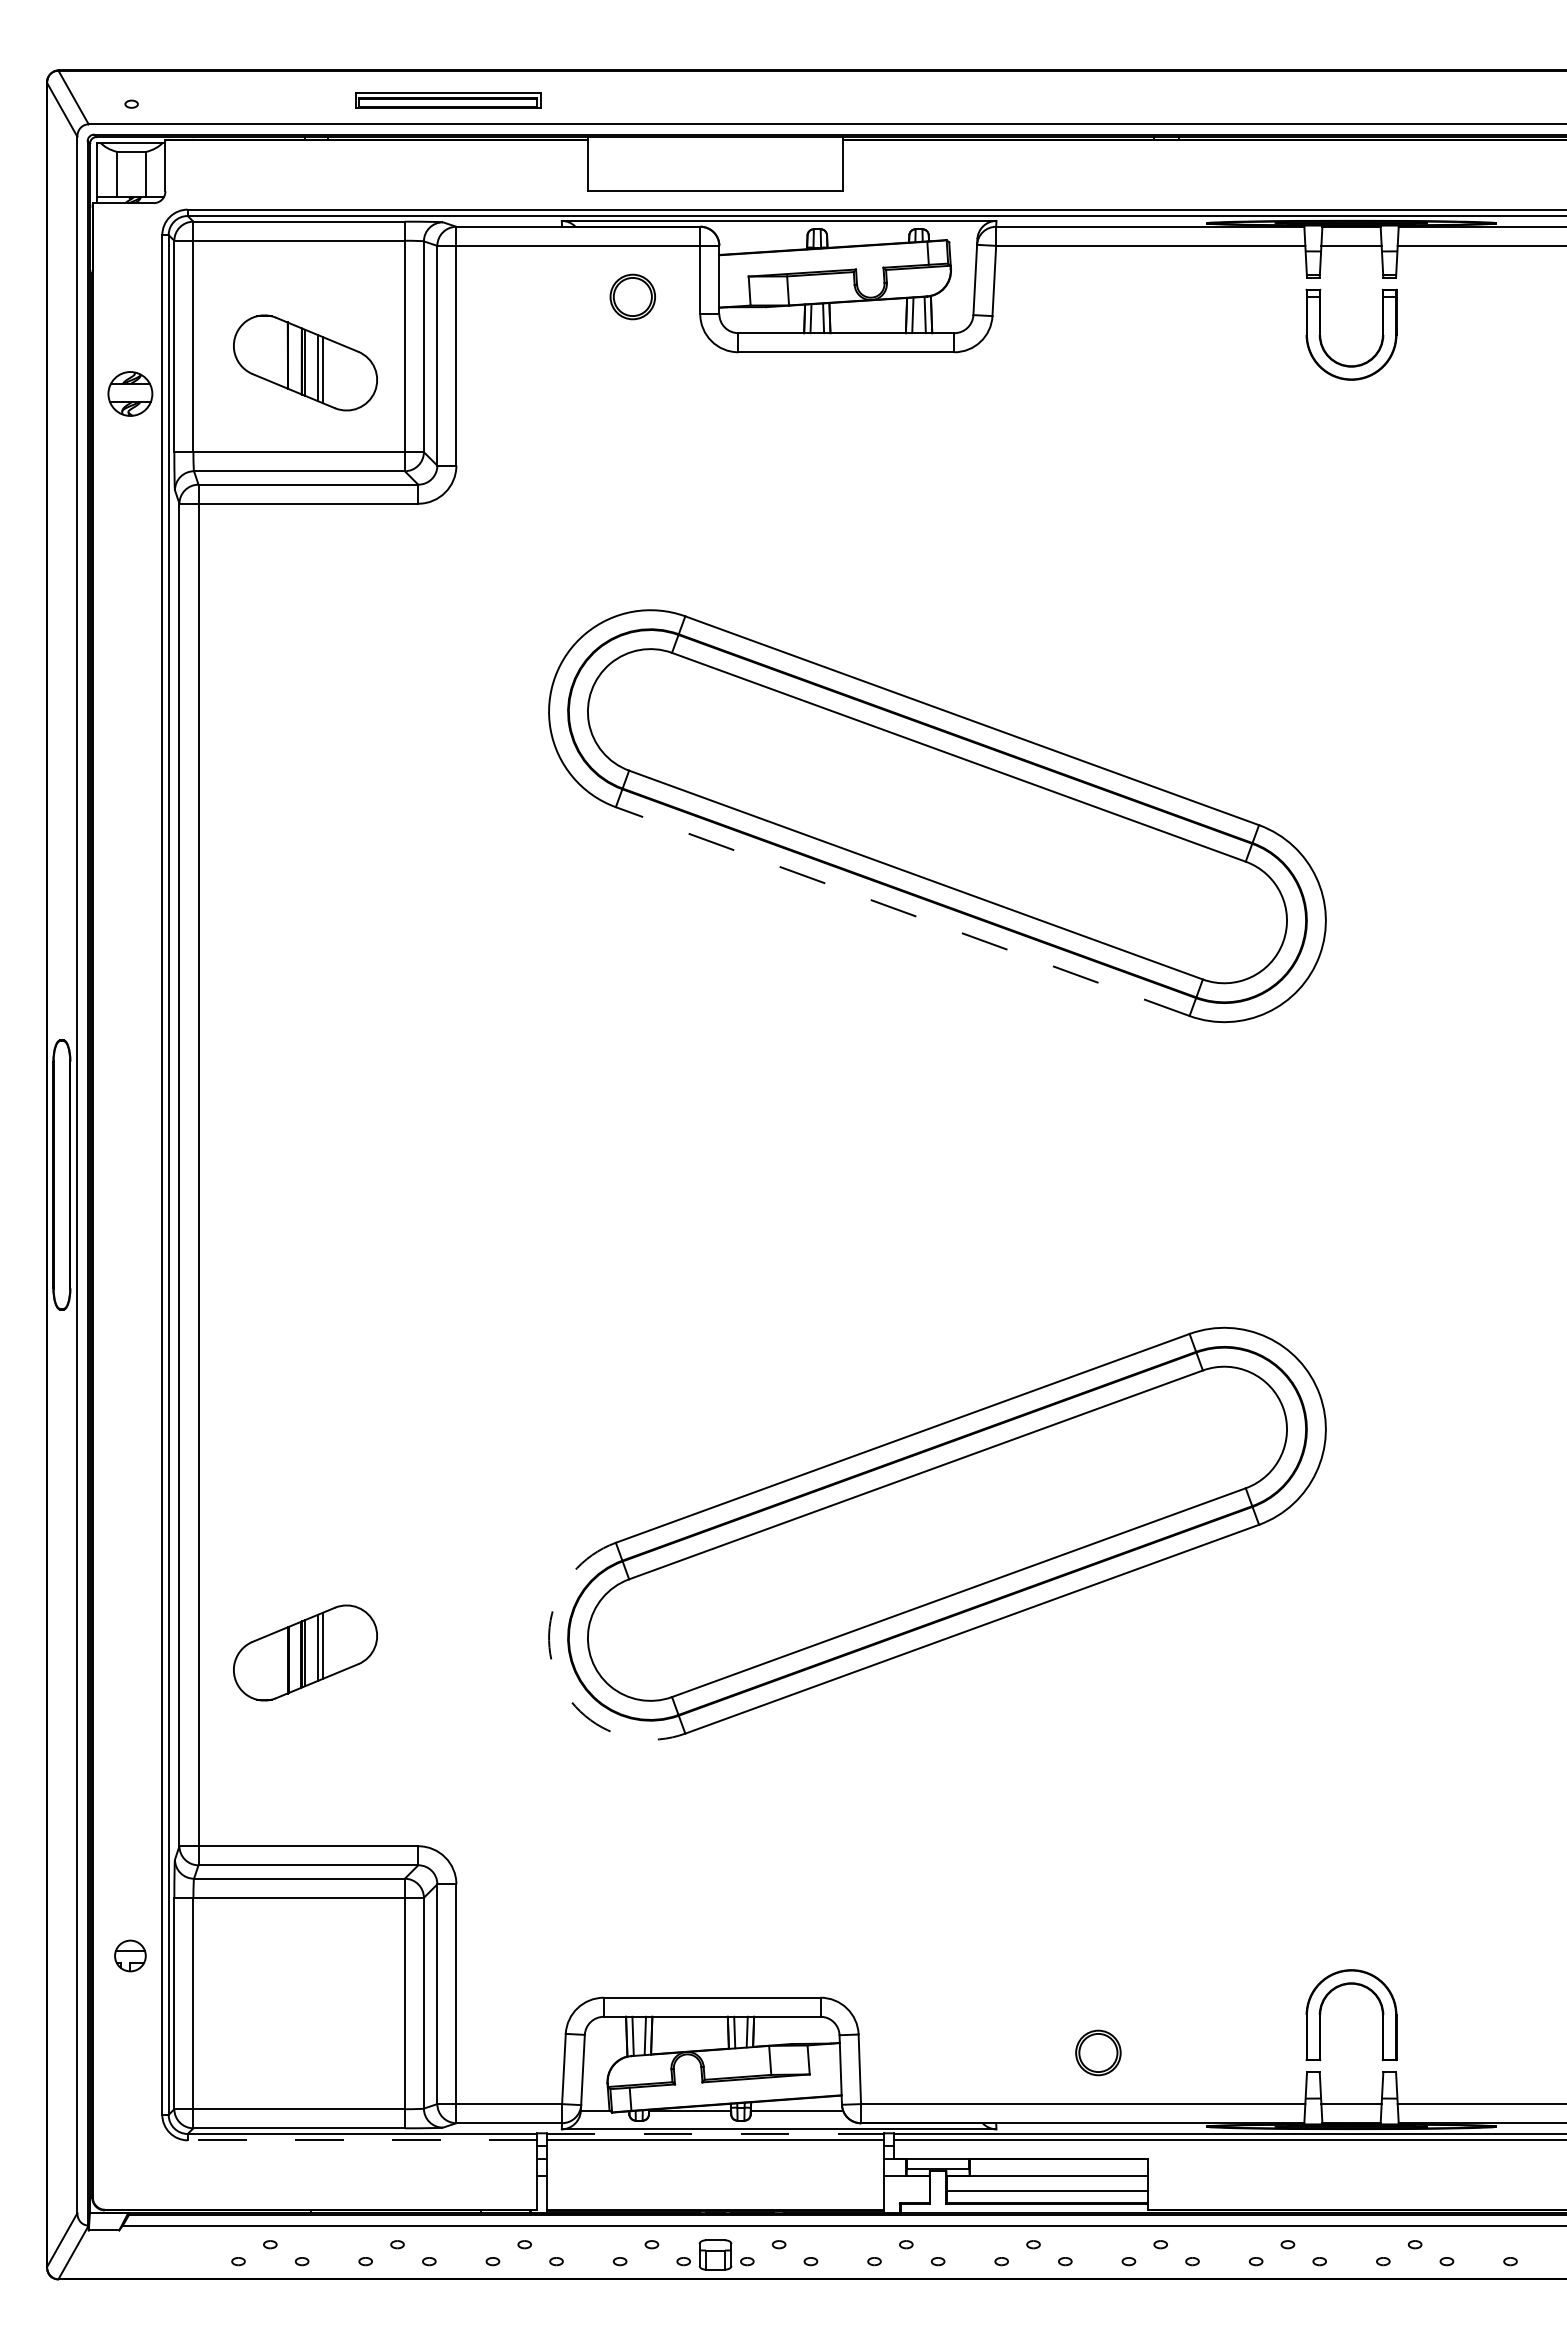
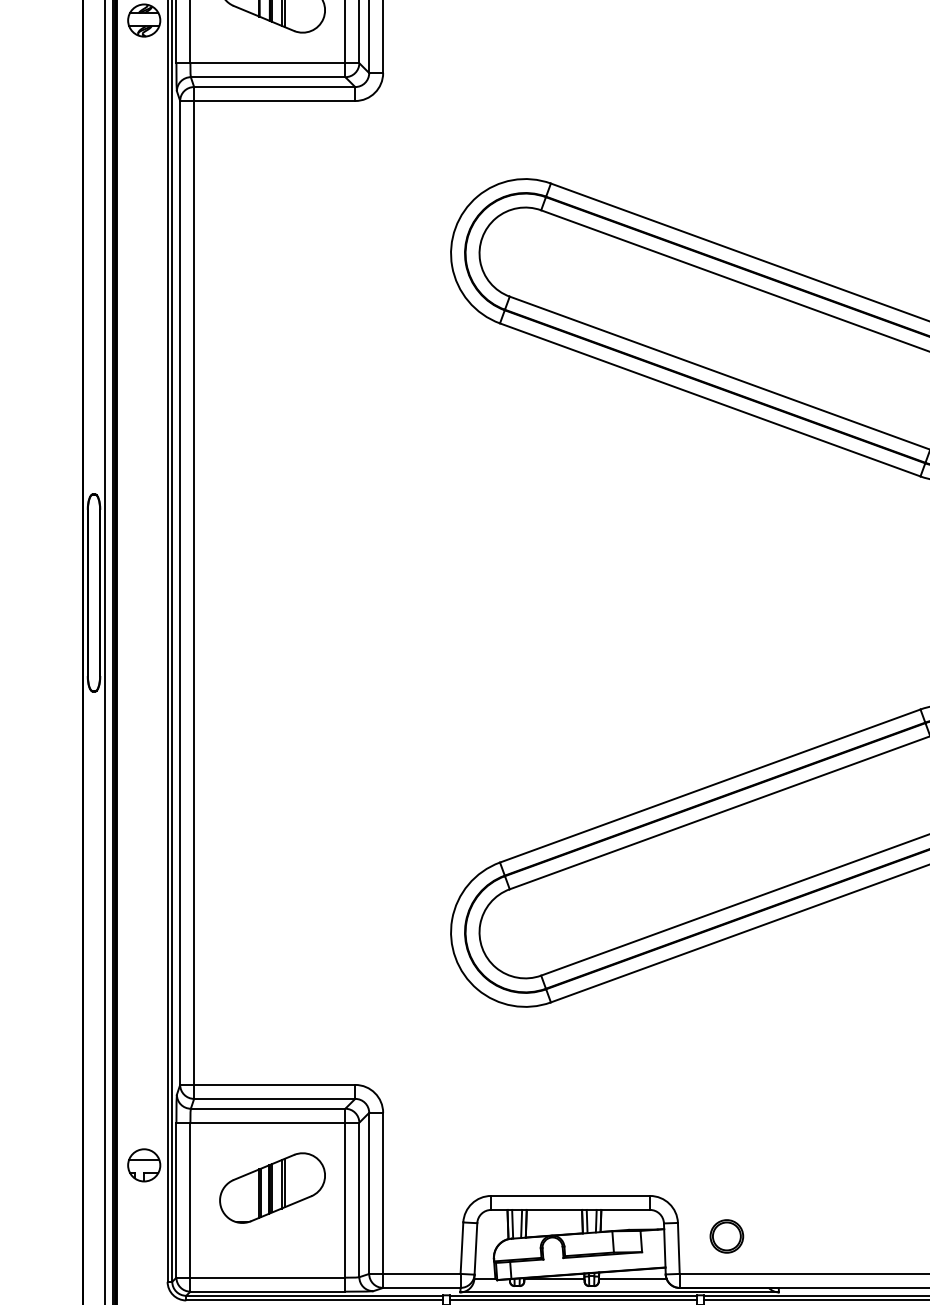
line: (902, 911) -> (710, 399), dashed -> solid
part: (305, 1652) -> (272, 1187), moved
arc: (555, 1672) -> (455, 957), dashed -> solid
part: (130, 1955) -> (144, 1165), size x1.43
part: (1098, 2052) -> (726, 1236), moved
line: (715, 2133) -> (573, 1295), dashed -> solid
line: (362, 2140) -> (314, 1300), dashed -> solid

